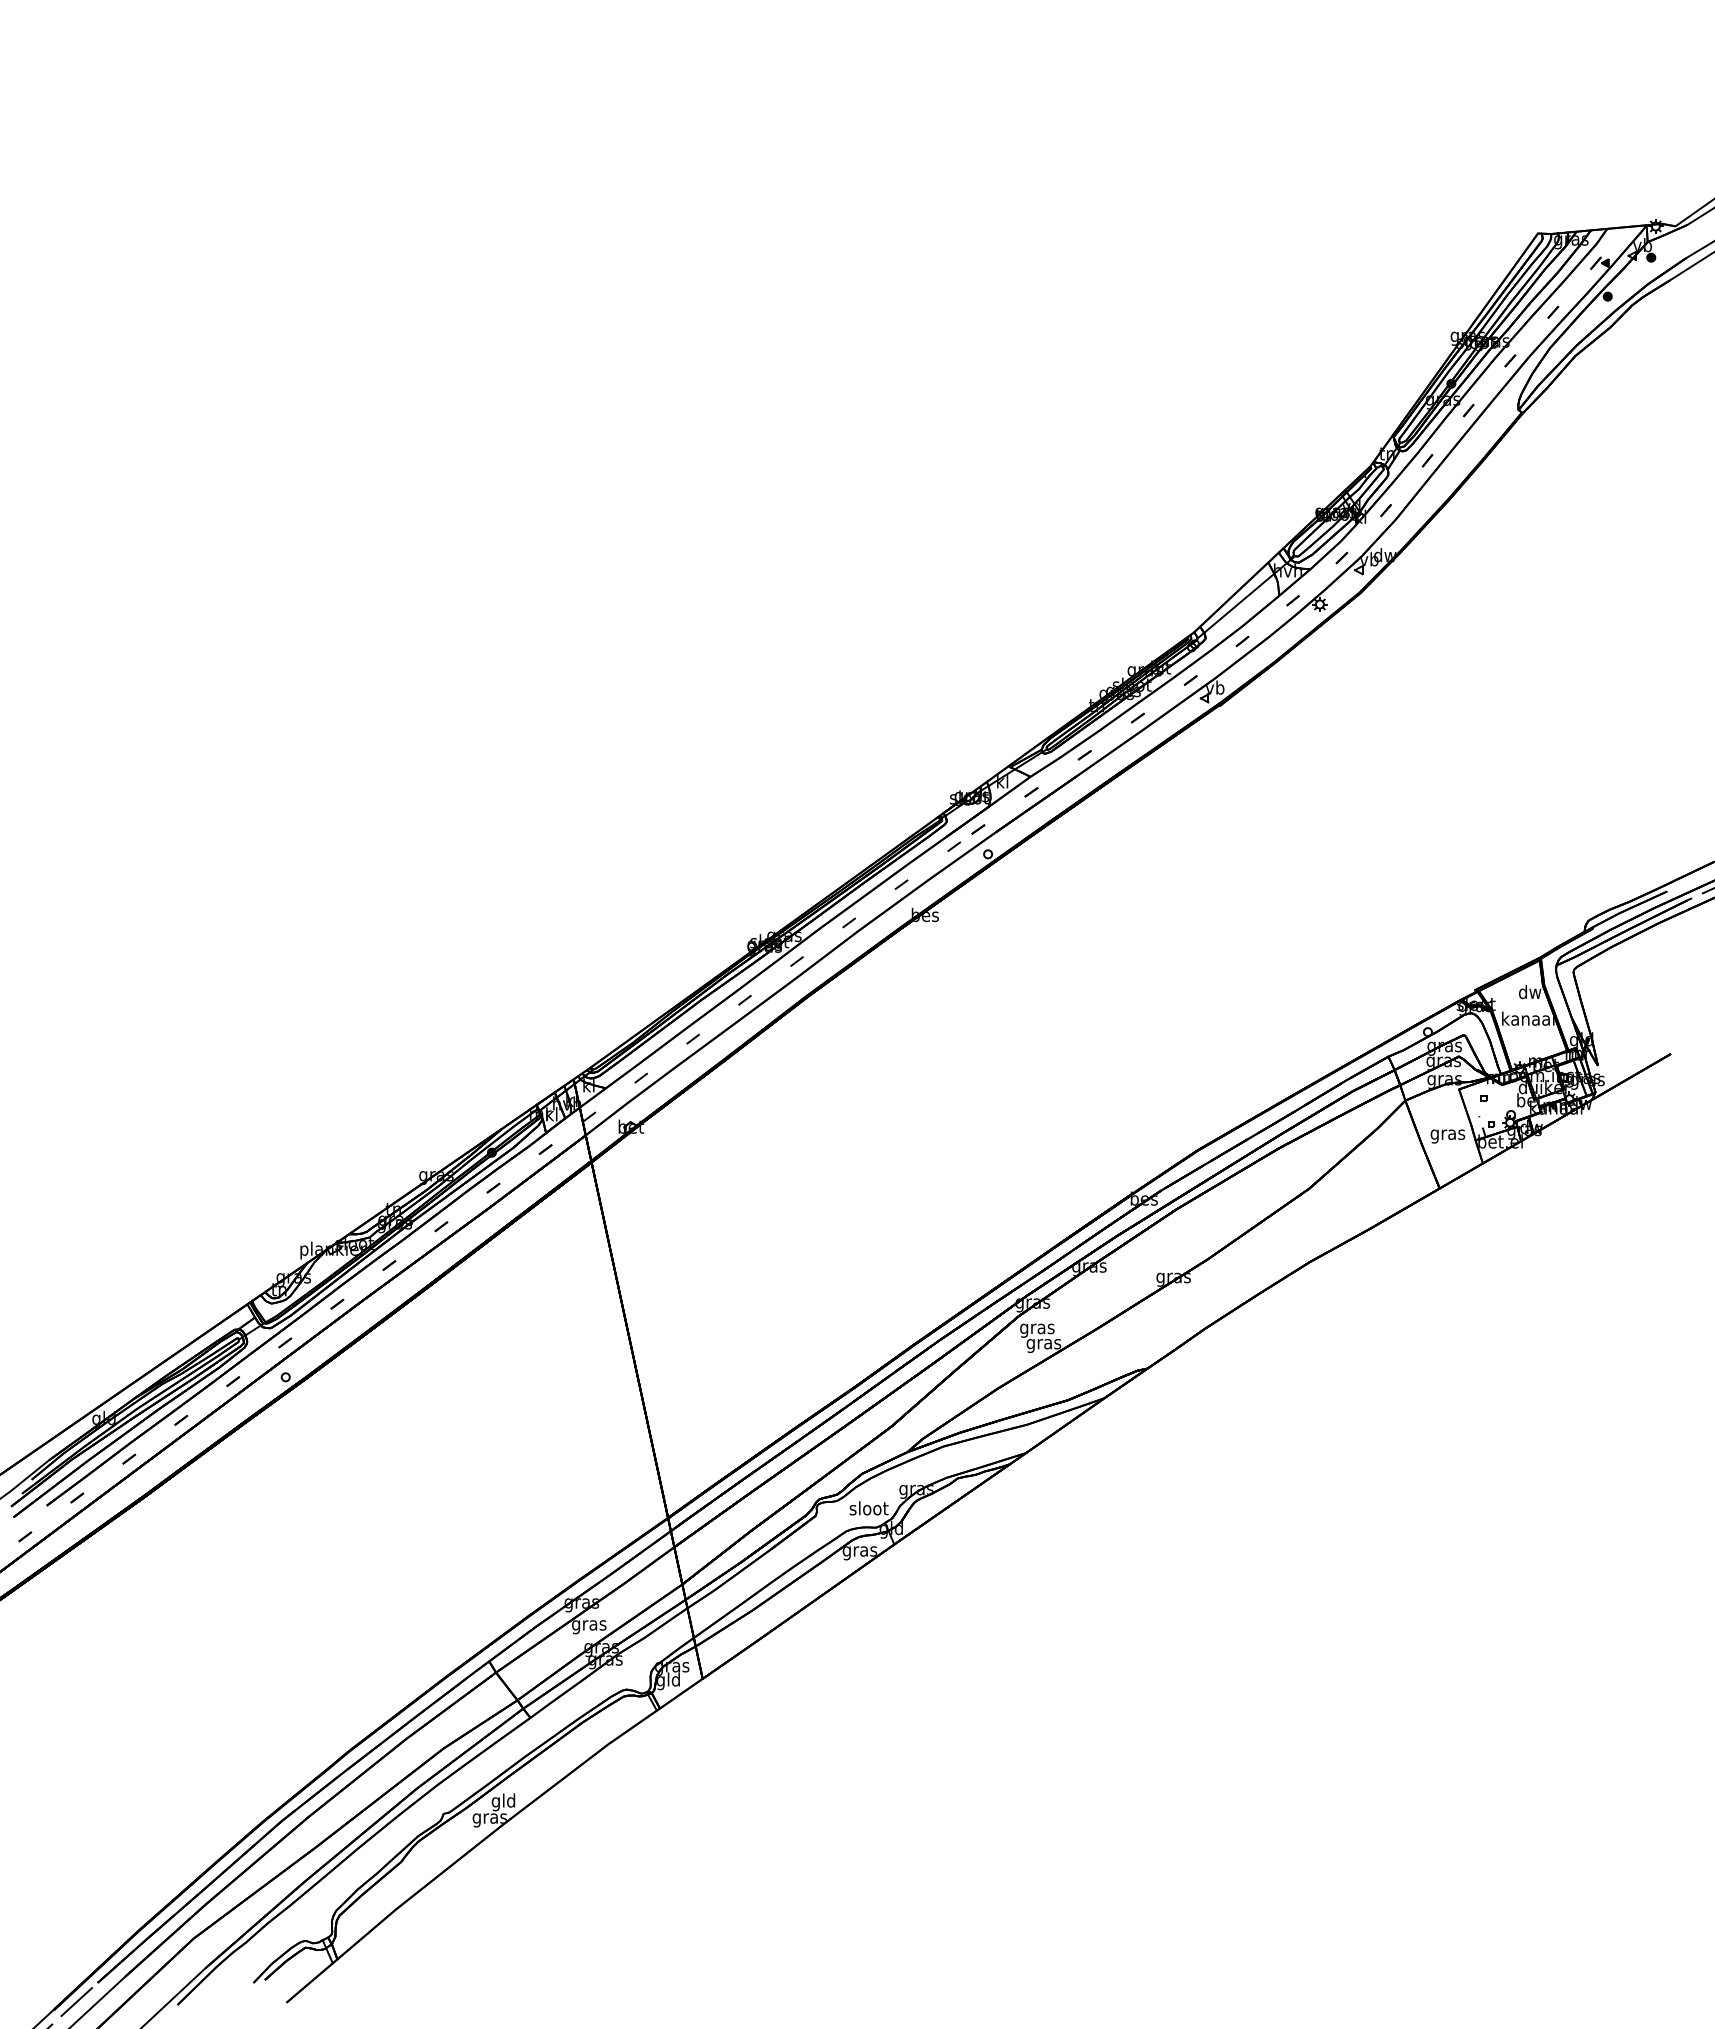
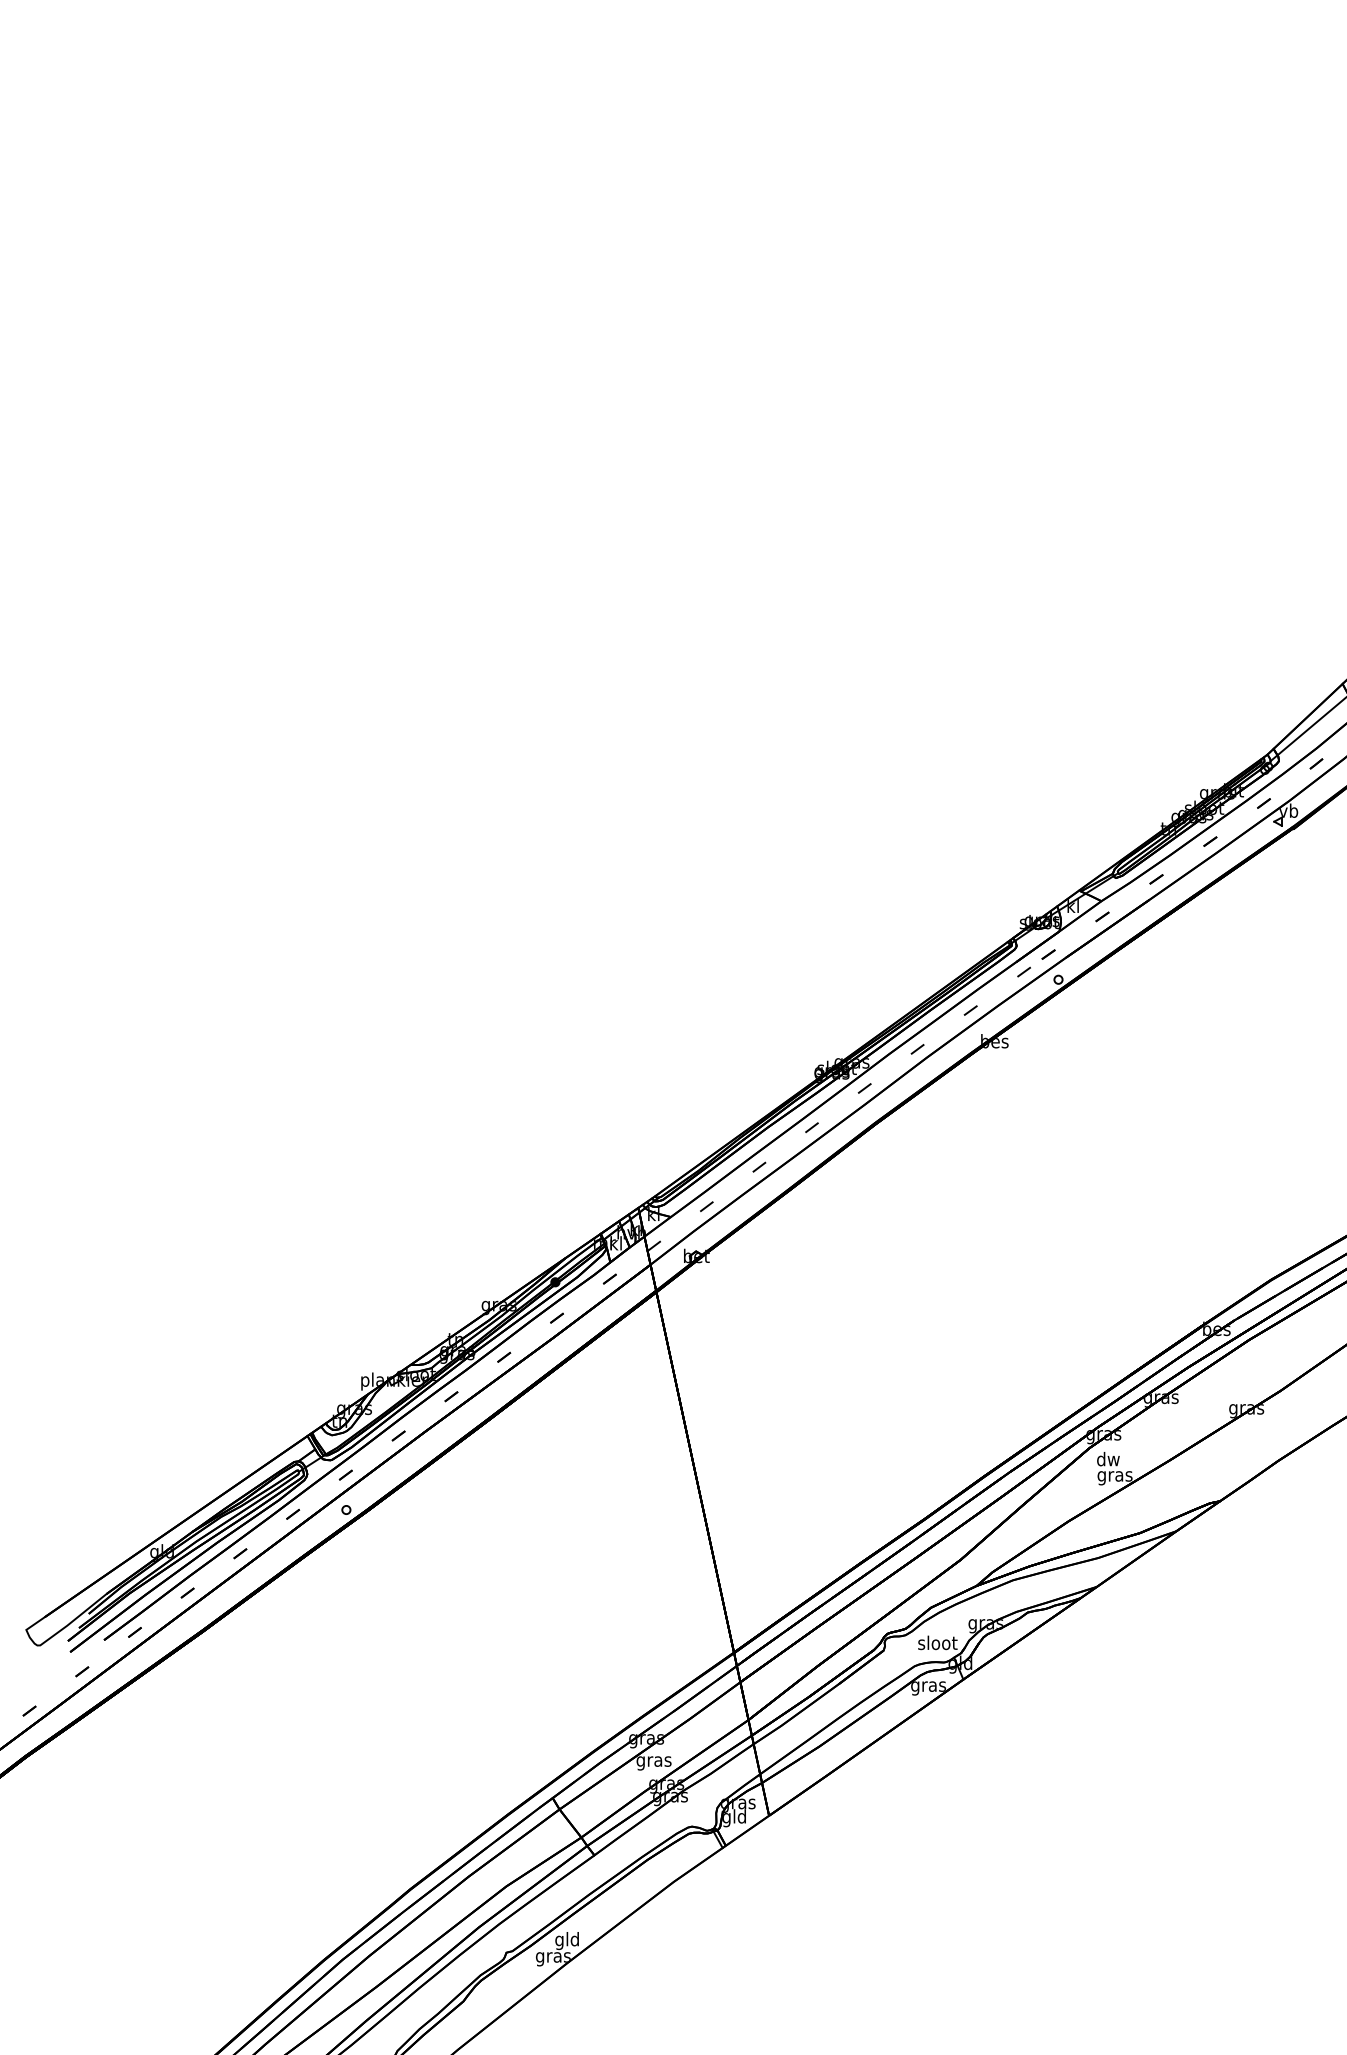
text: (1037, 1328) -> (1108, 1460), gras -> dw

